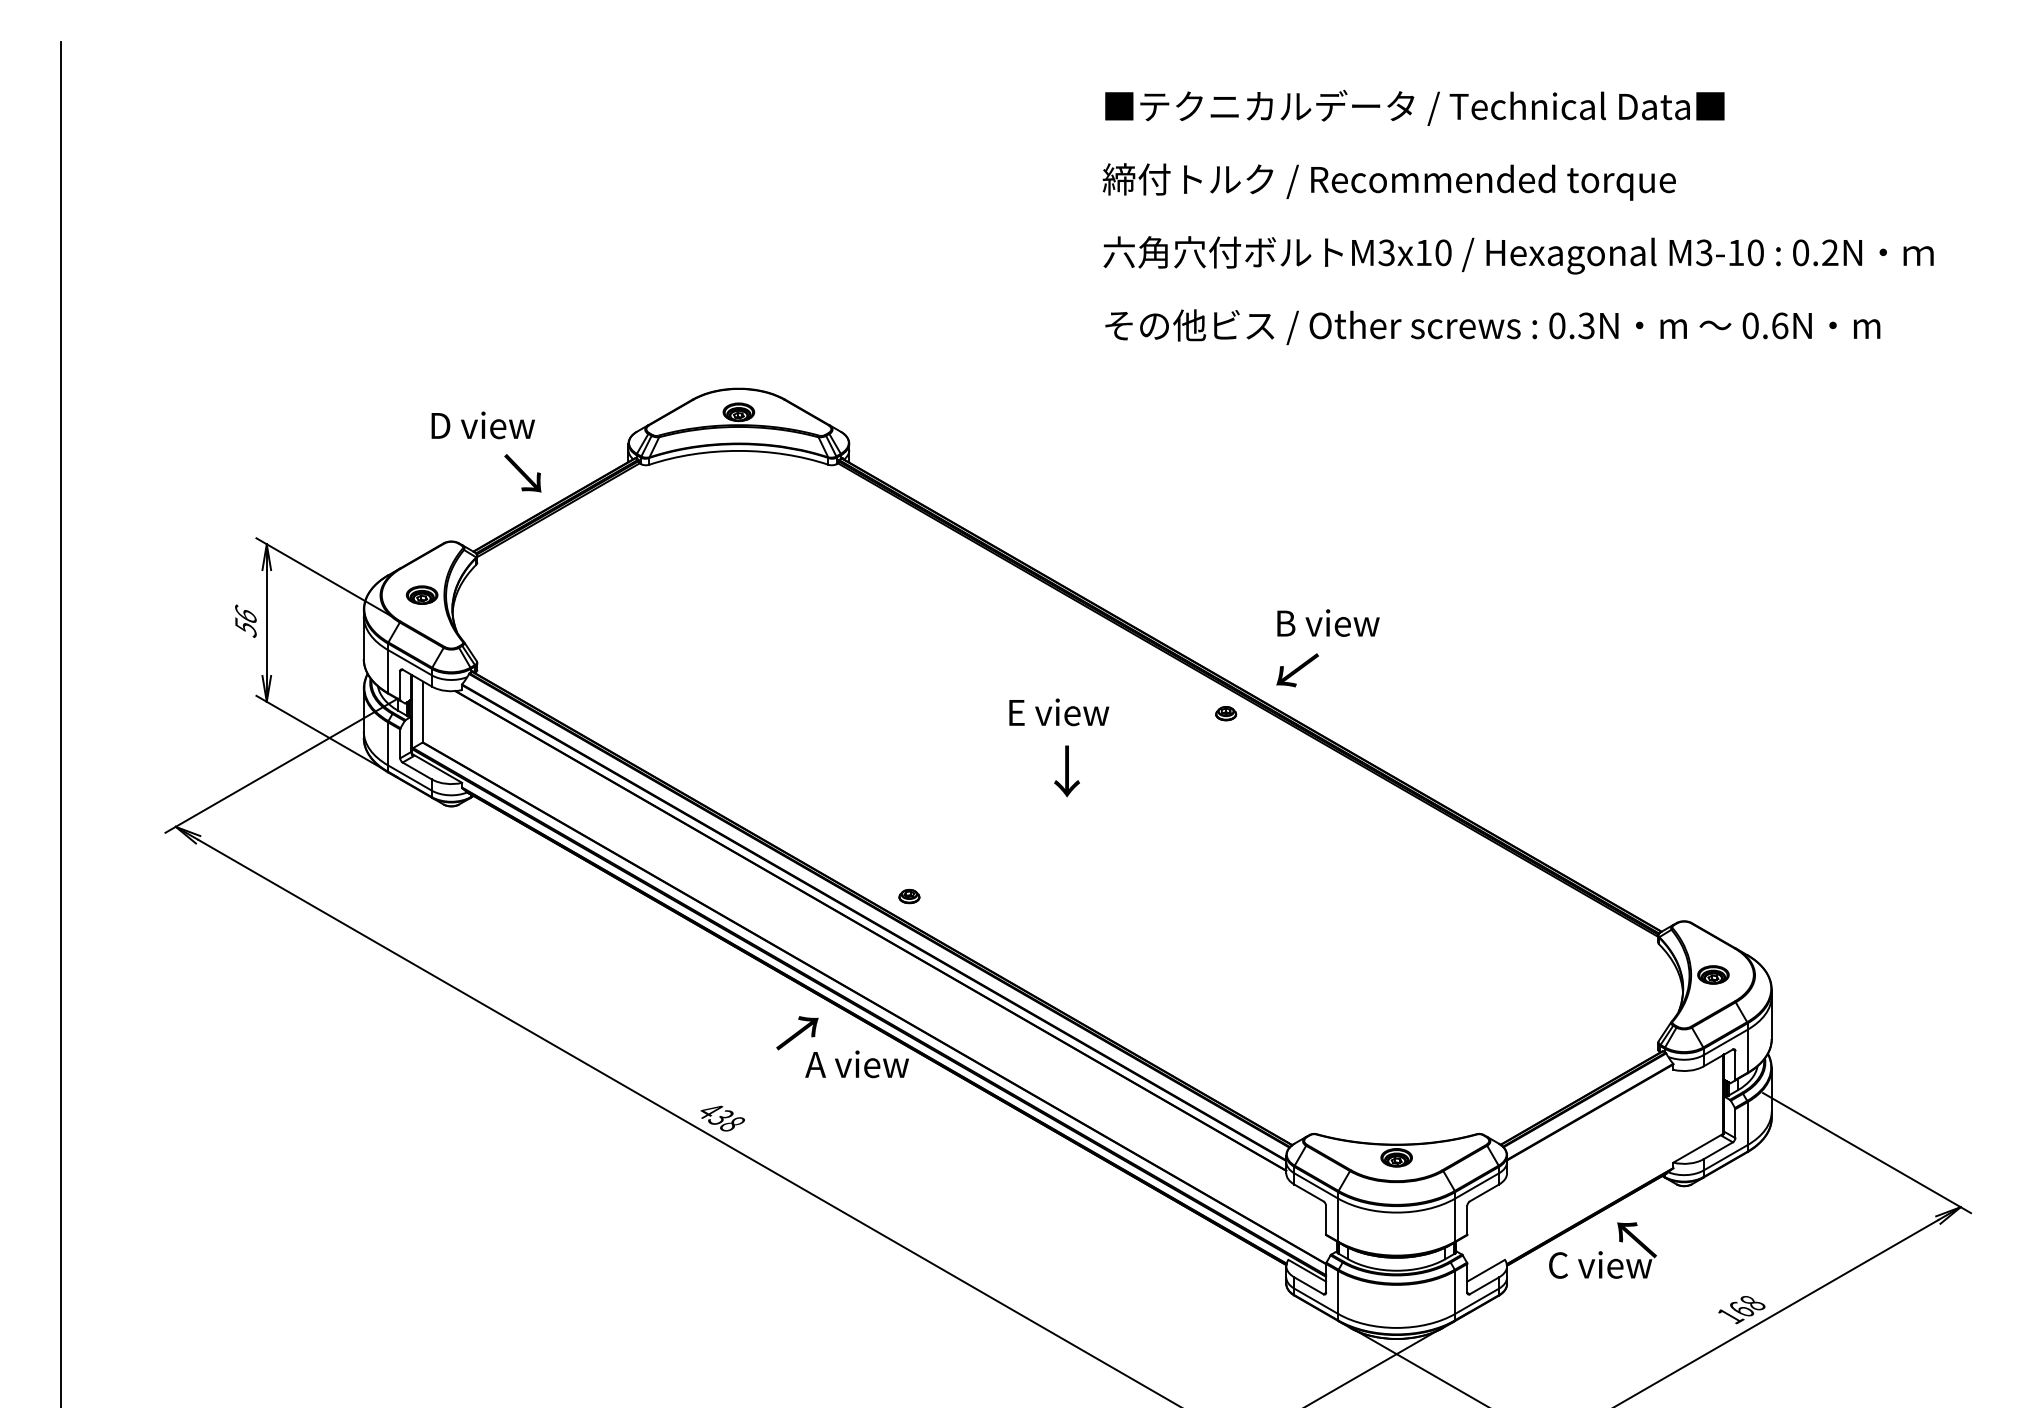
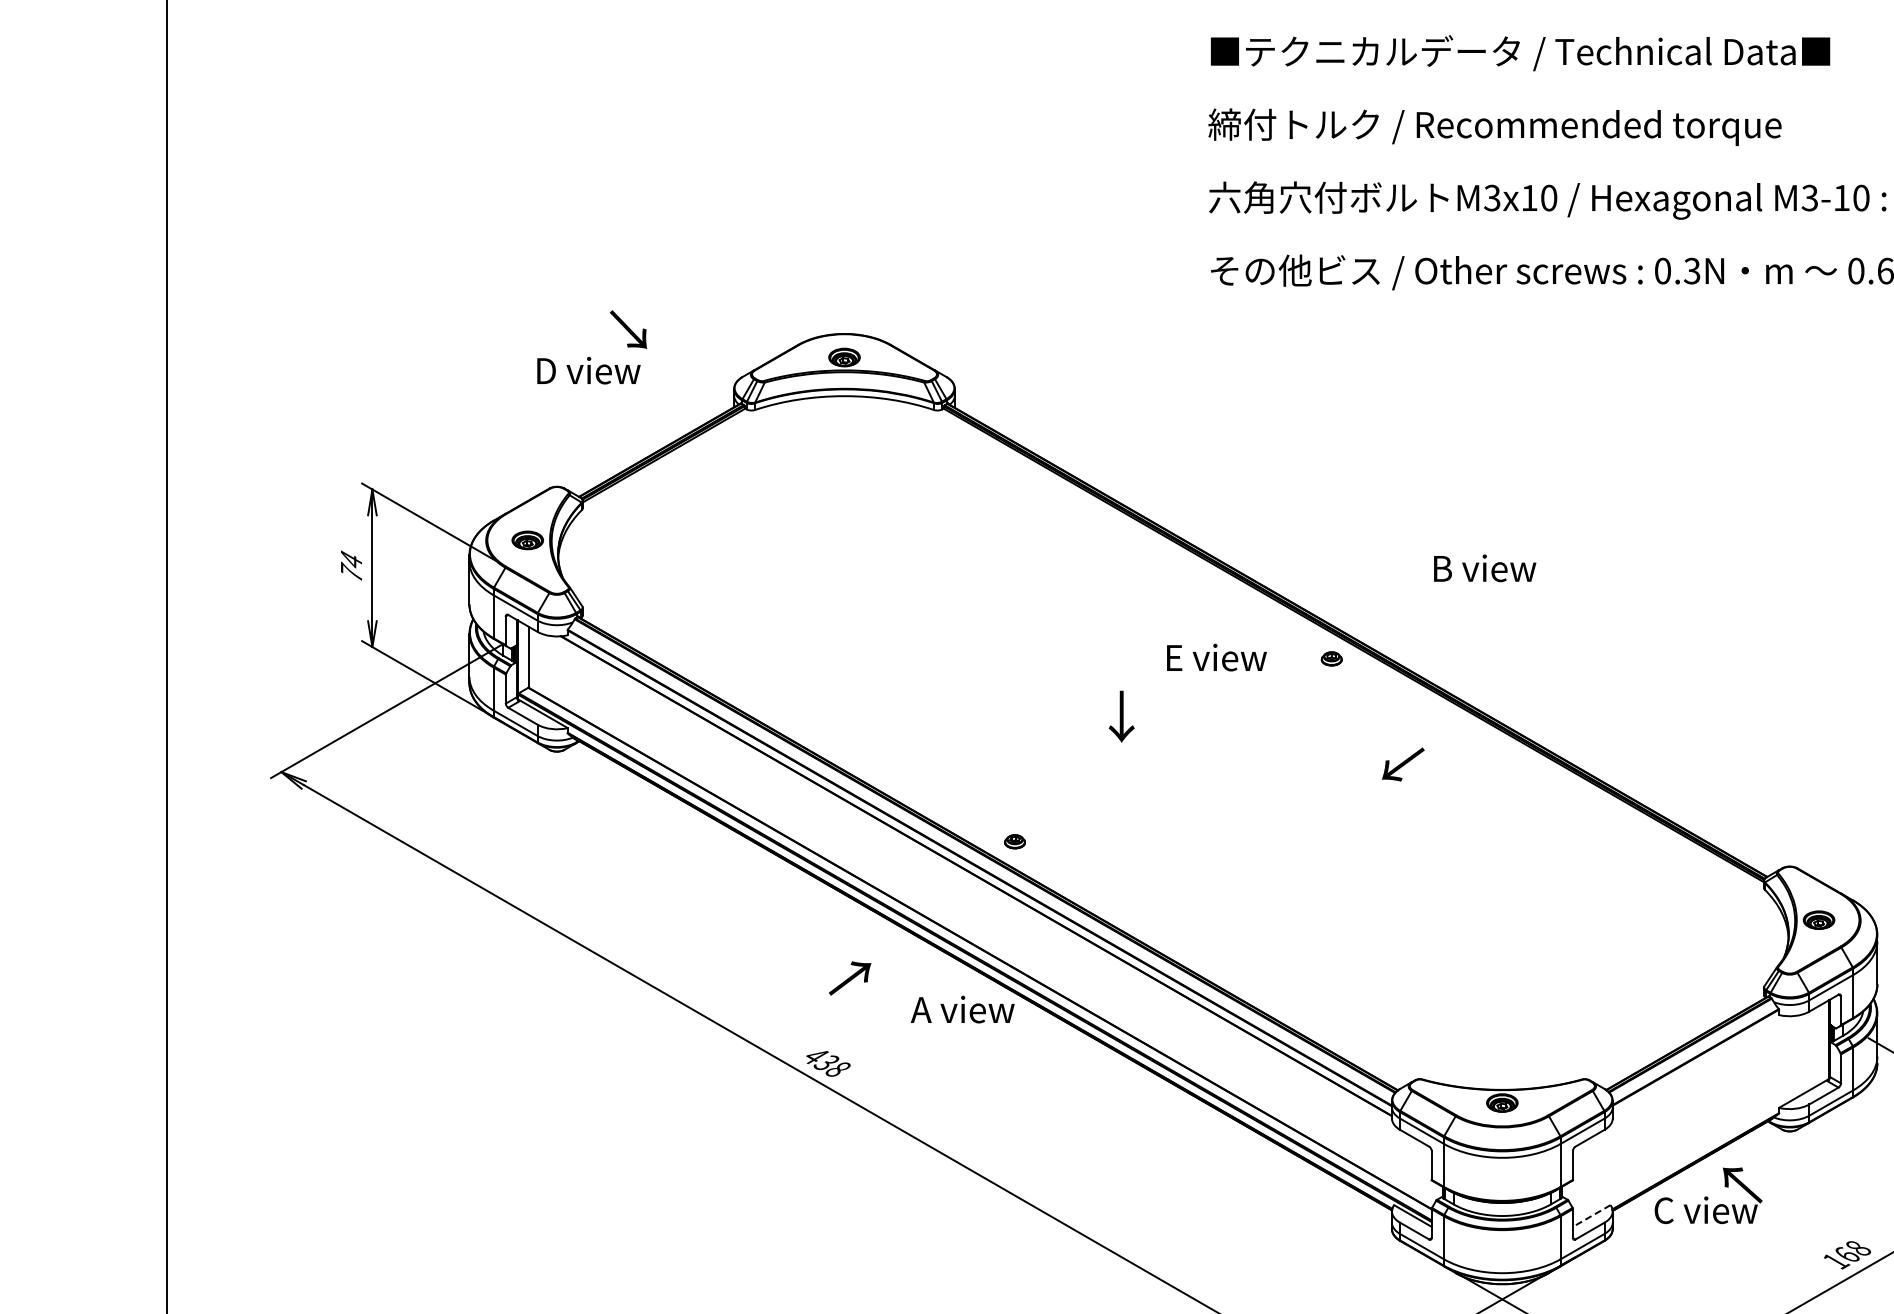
text: (522, 473) -> (628, 329), moved
text: (245, 621) -> (351, 566), 56 -> 74
text: (1328, 622) -> (1485, 567), moved
text: (1297, 670) -> (1403, 764), moved
text: (1059, 712) -> (1217, 657), moved
text: (1066, 771) -> (1121, 716), moved
text: (797, 1033) -> (850, 978), moved
line: (1486, 1270) -> (1592, 1215), solid -> dashed

